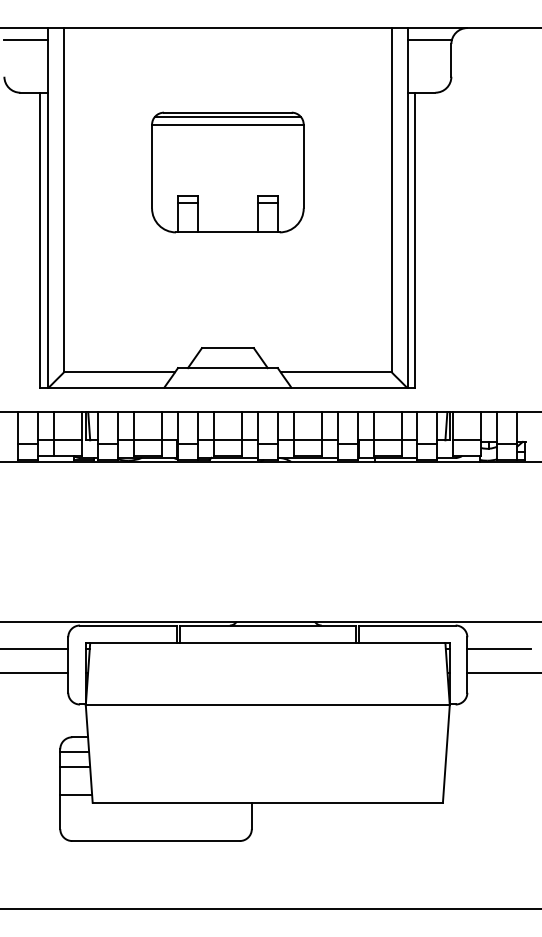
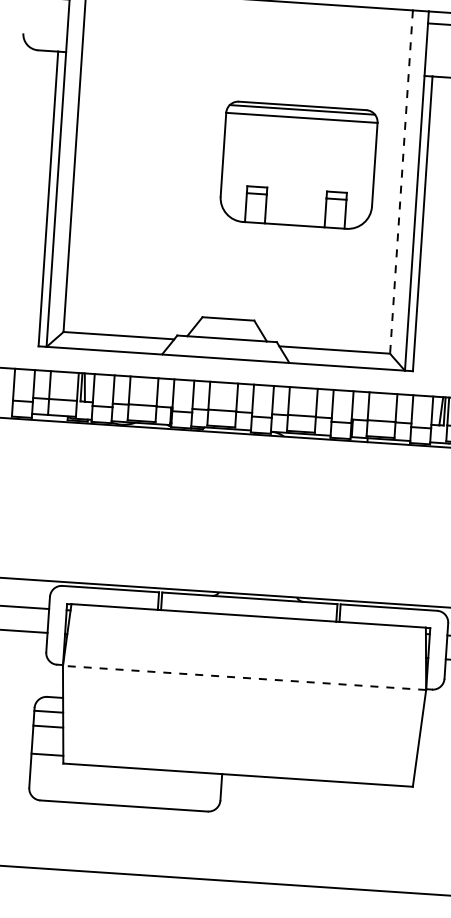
part: (227, 172) -> (298, 165), moved
line: (391, 200) -> (401, 182), solid -> dashed
line: (267, 705) -> (244, 678), solid -> dashed

